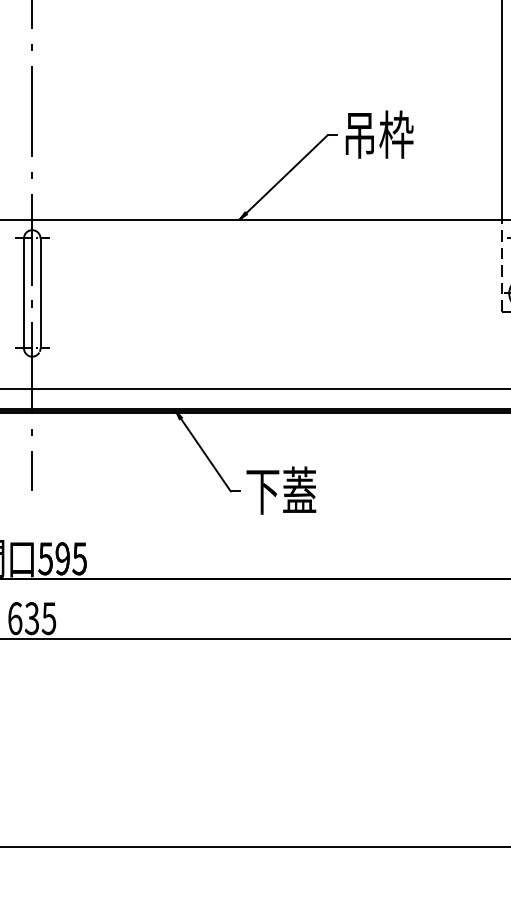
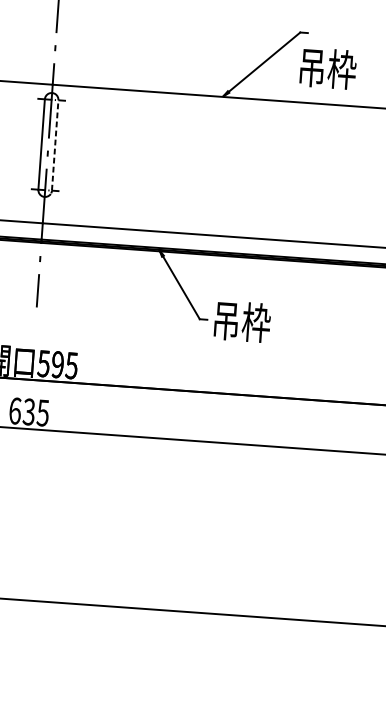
text: (379, 134) -> (328, 68), moved
line: (40, 293) -> (55, 145), solid -> dashed
text: (281, 490) -> (241, 321), 下蓋 -> 吊枠

